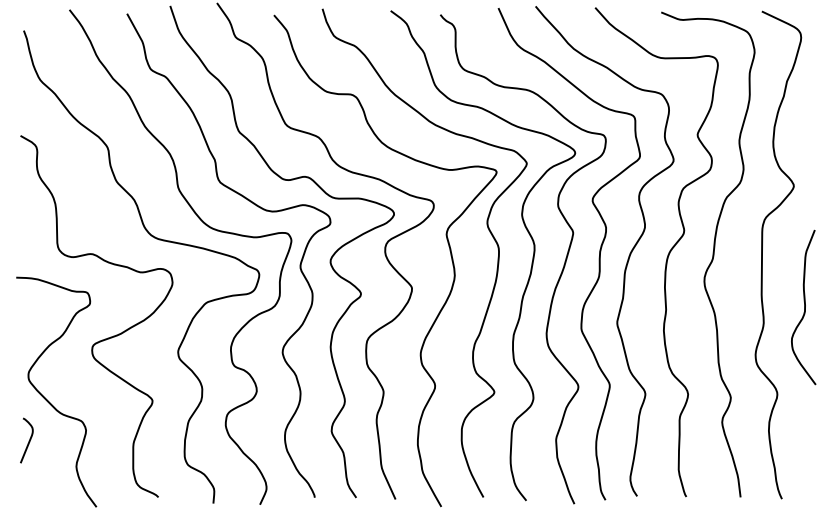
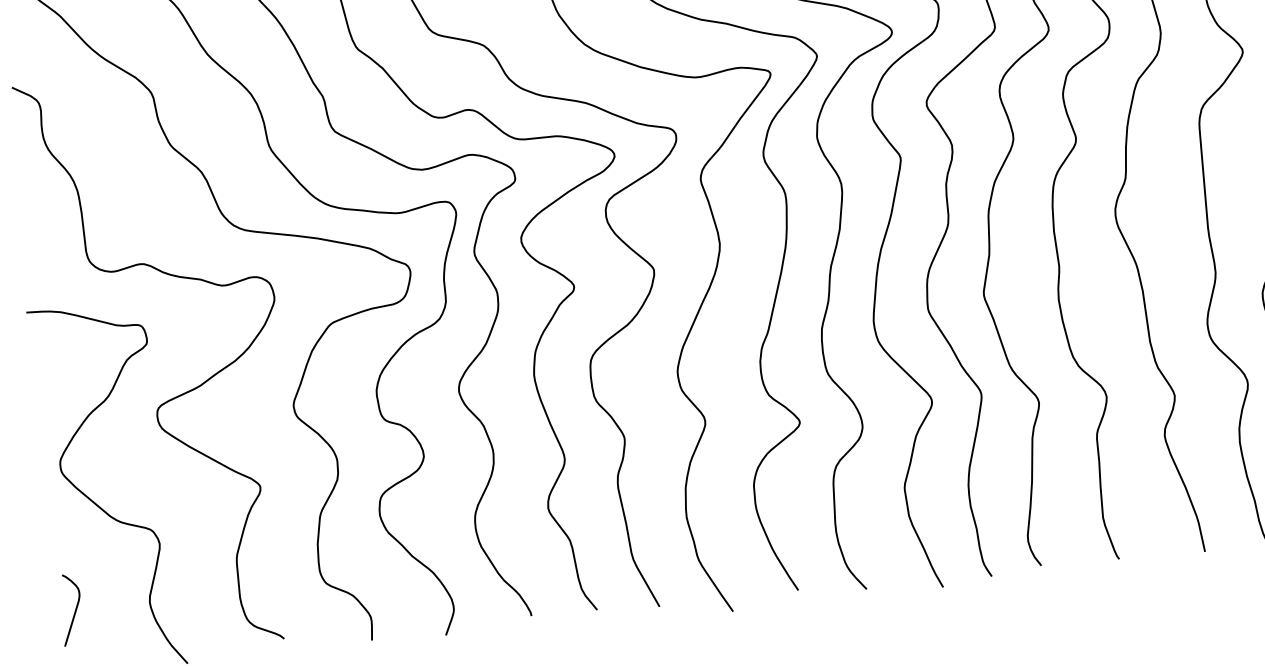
curve: (28, 441) -> (74, 611), moved

